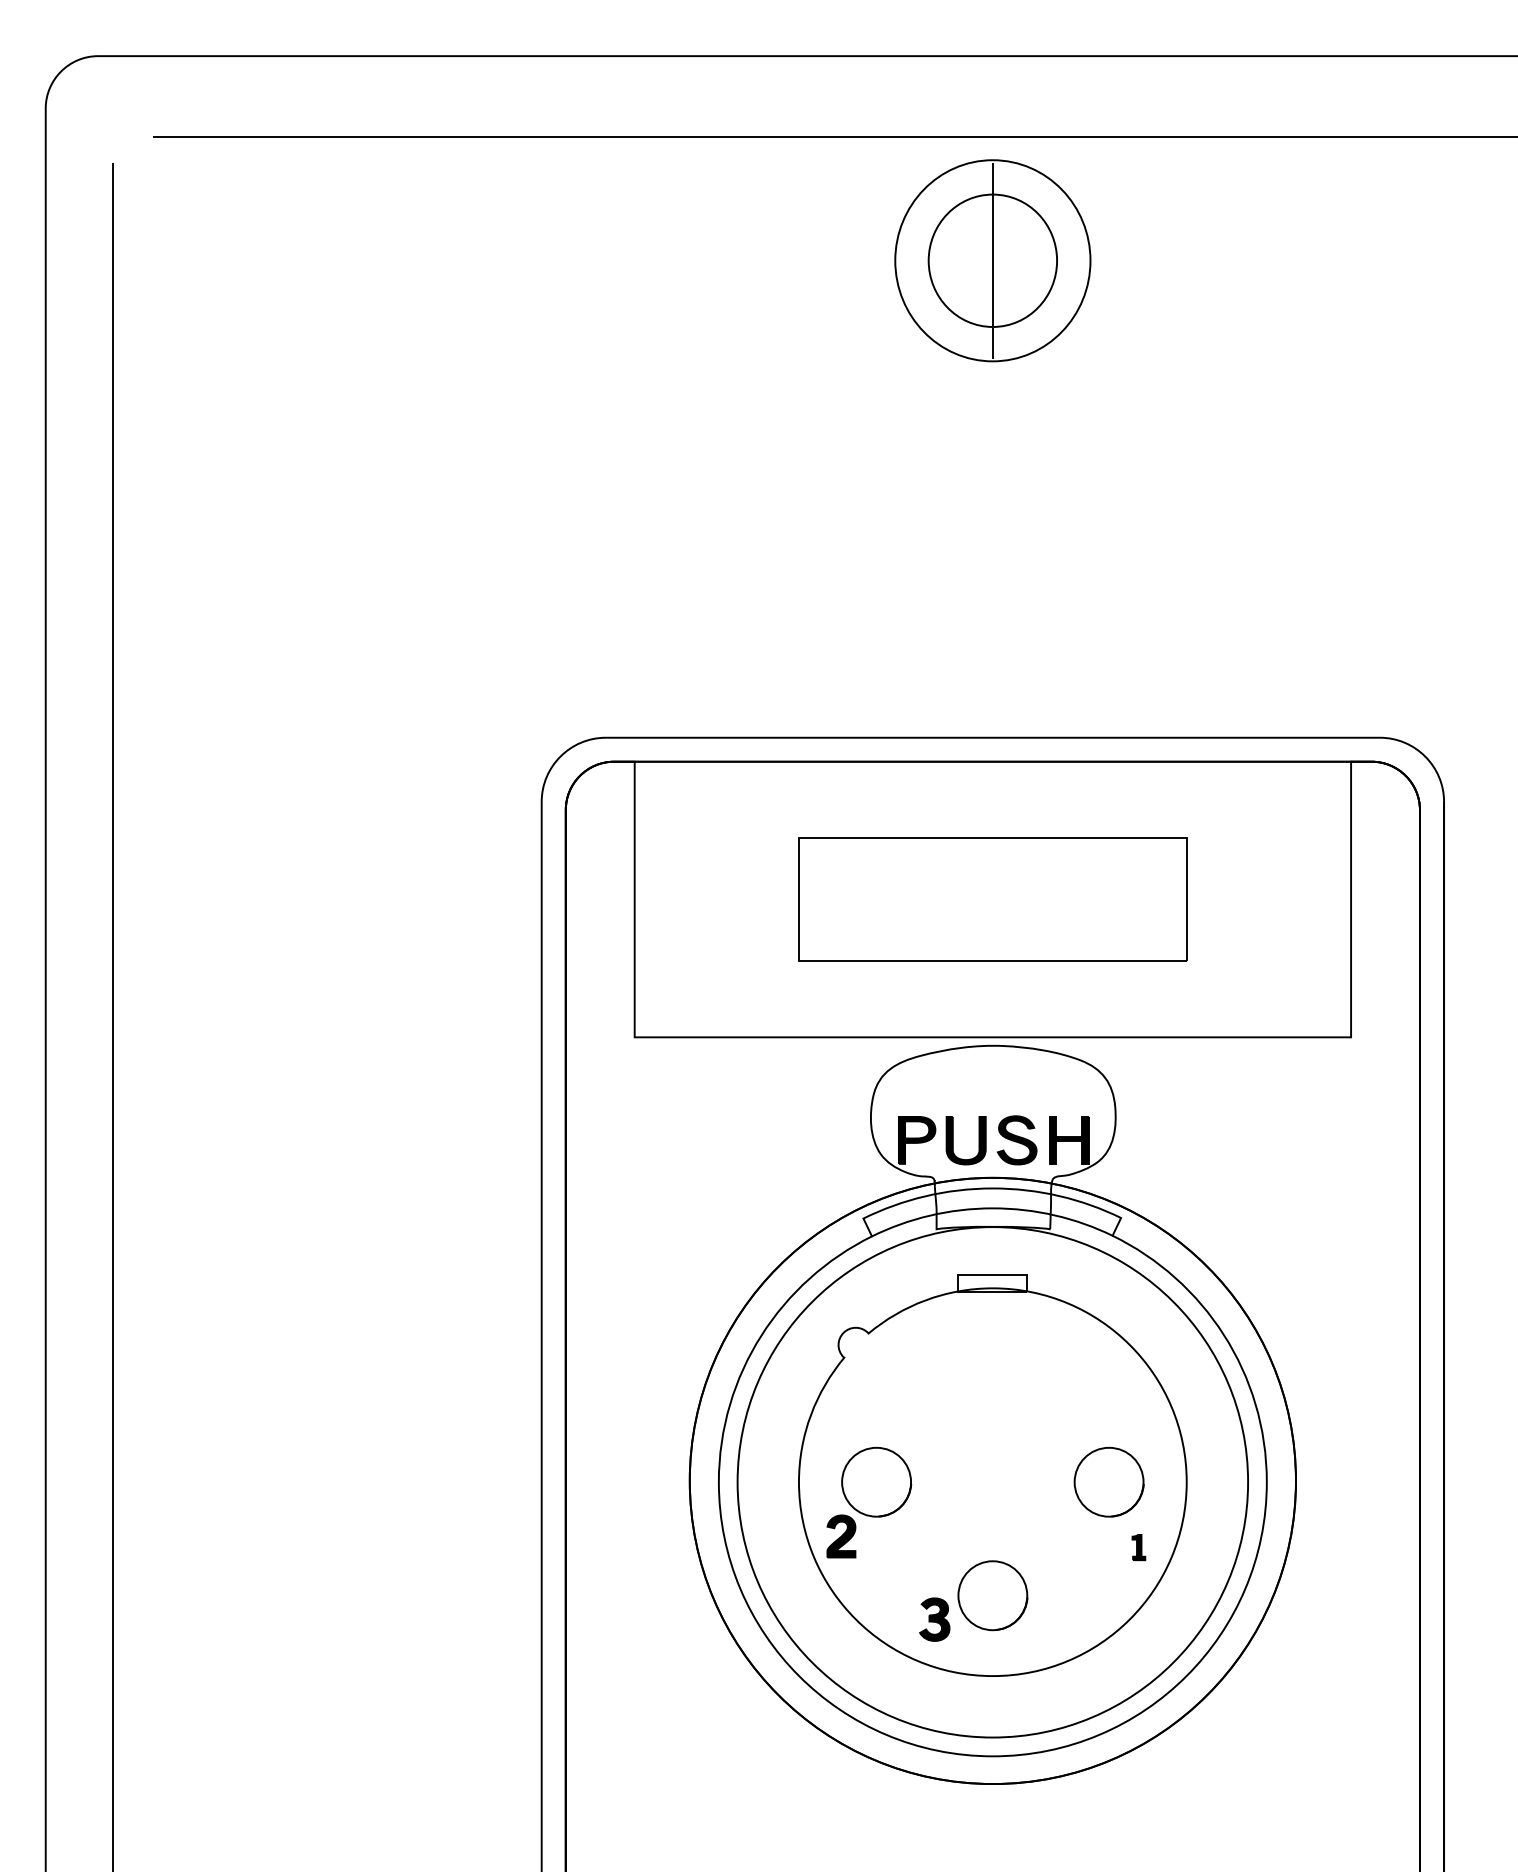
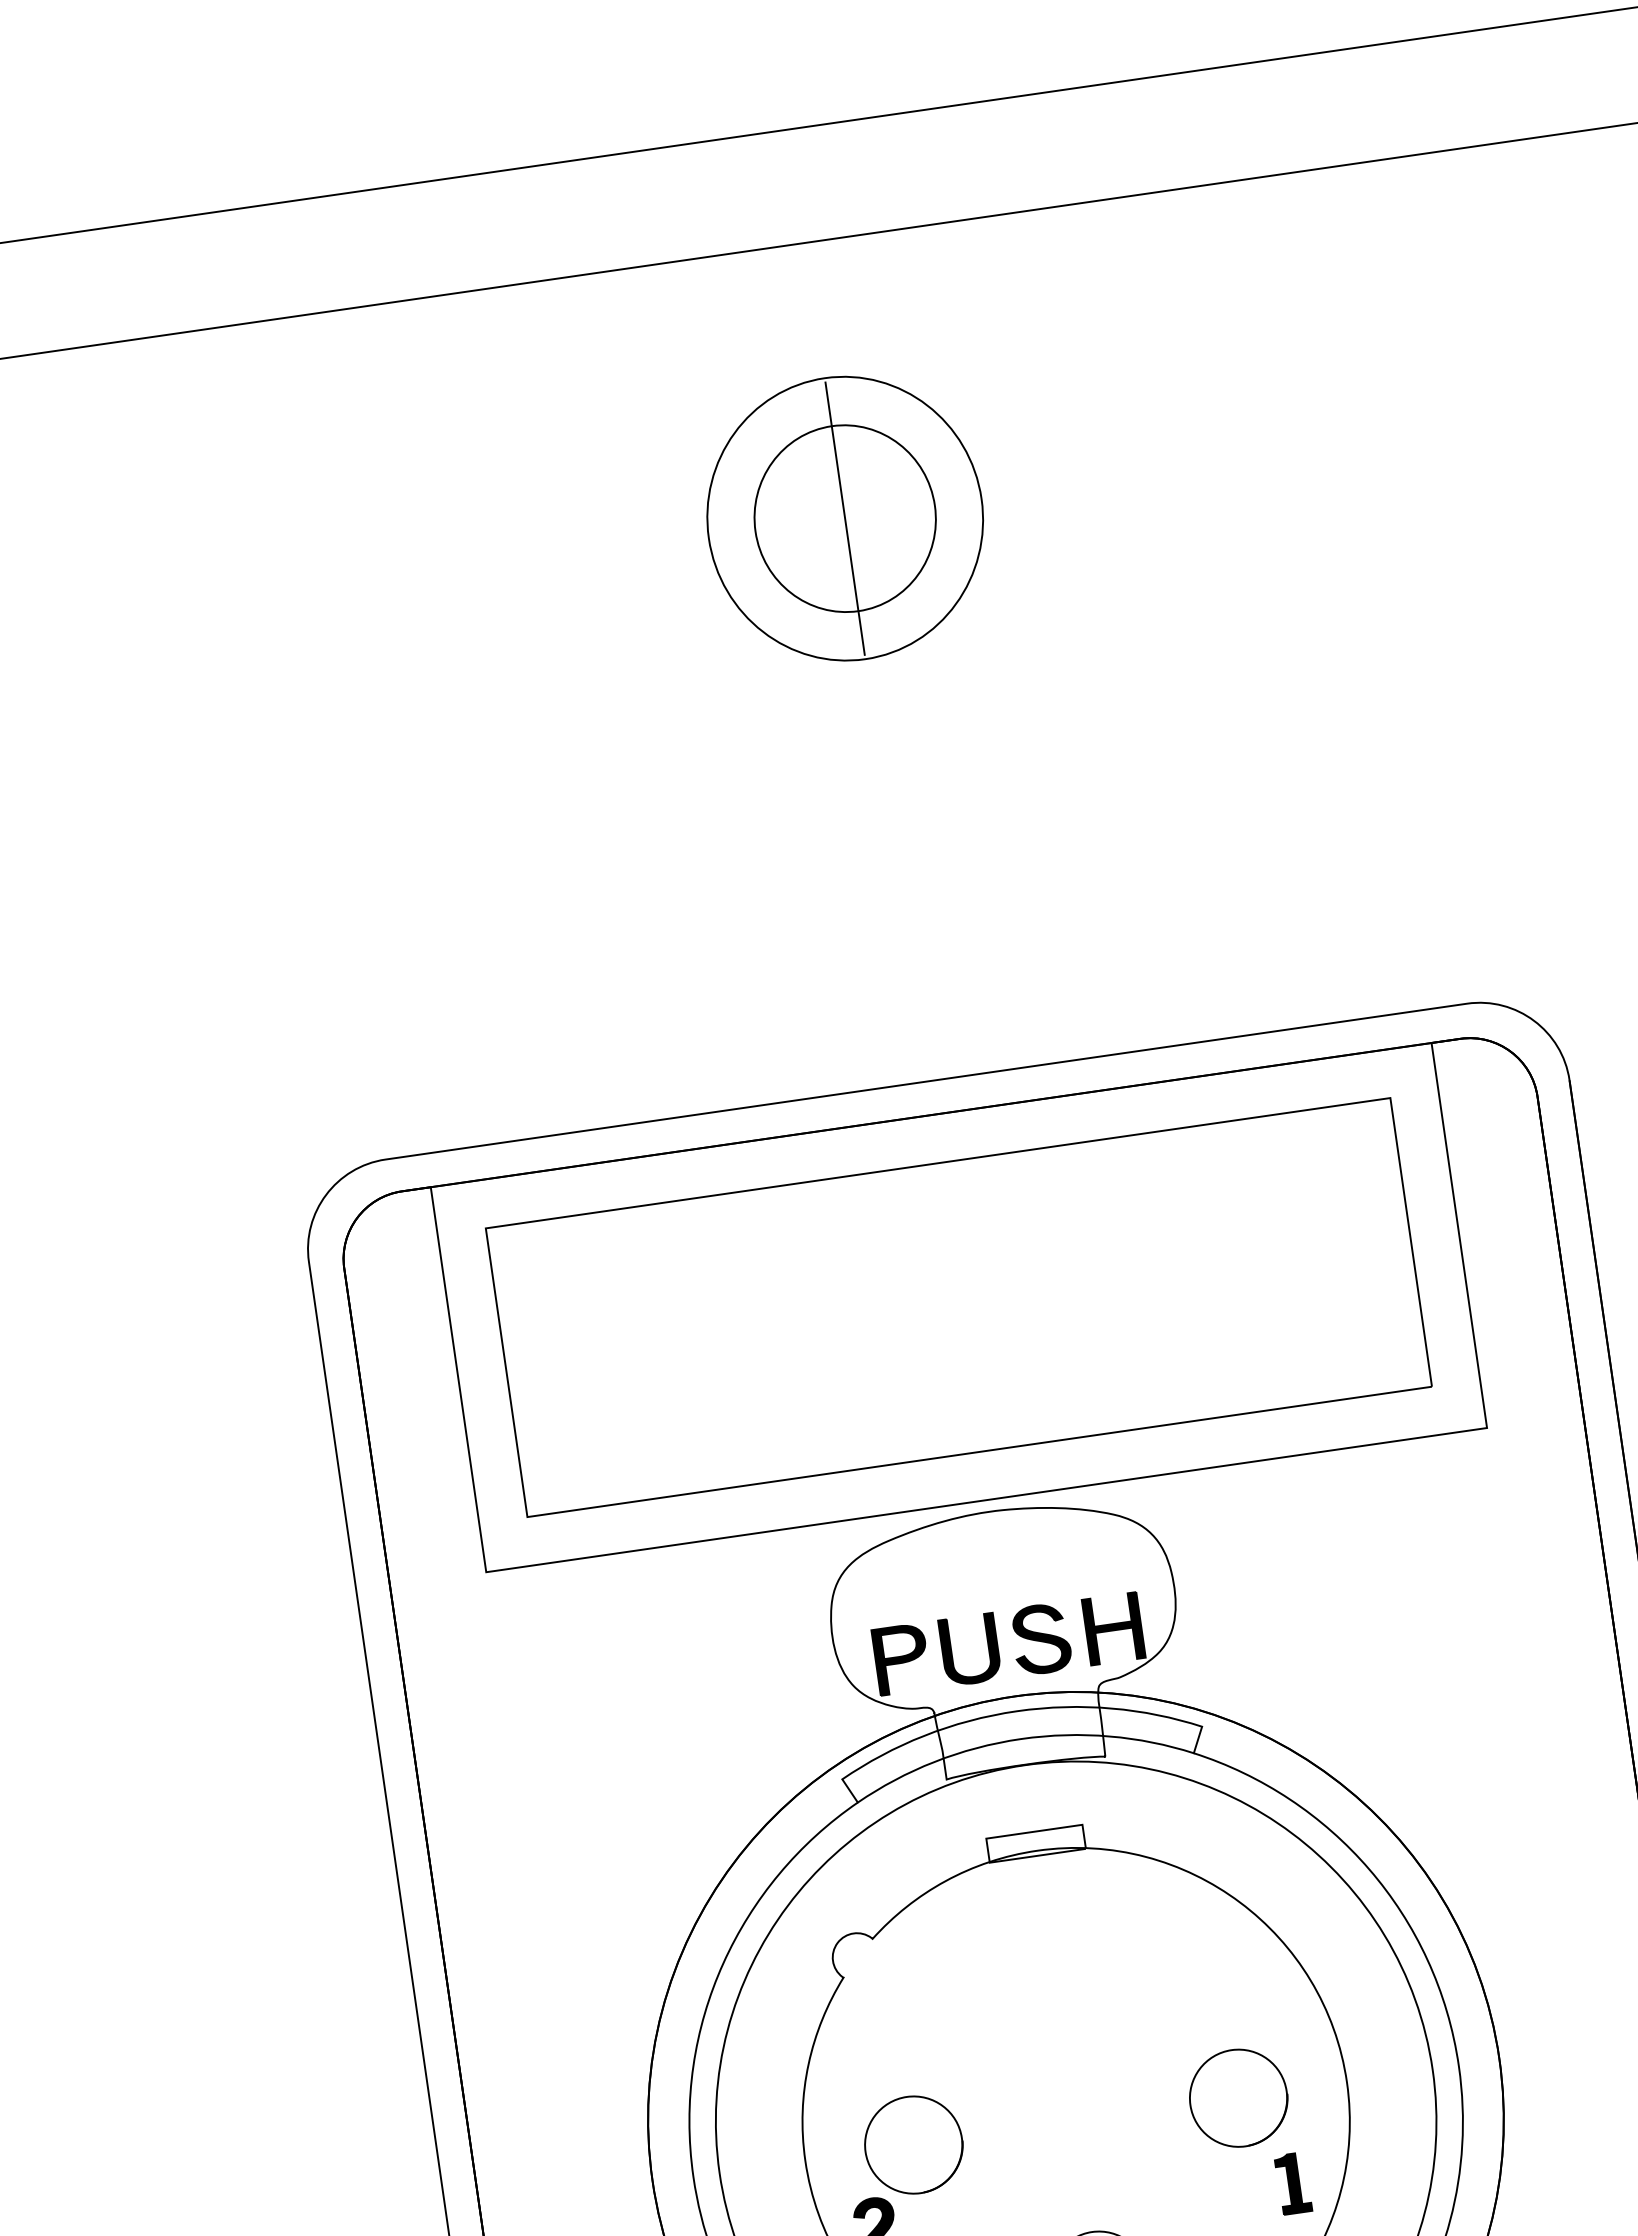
part: (992, 260) -> (844, 518), moved
part: (992, 899) -> (958, 1307), size x1.67
part: (1138, 1547) -> (1292, 2183), size x1.67

